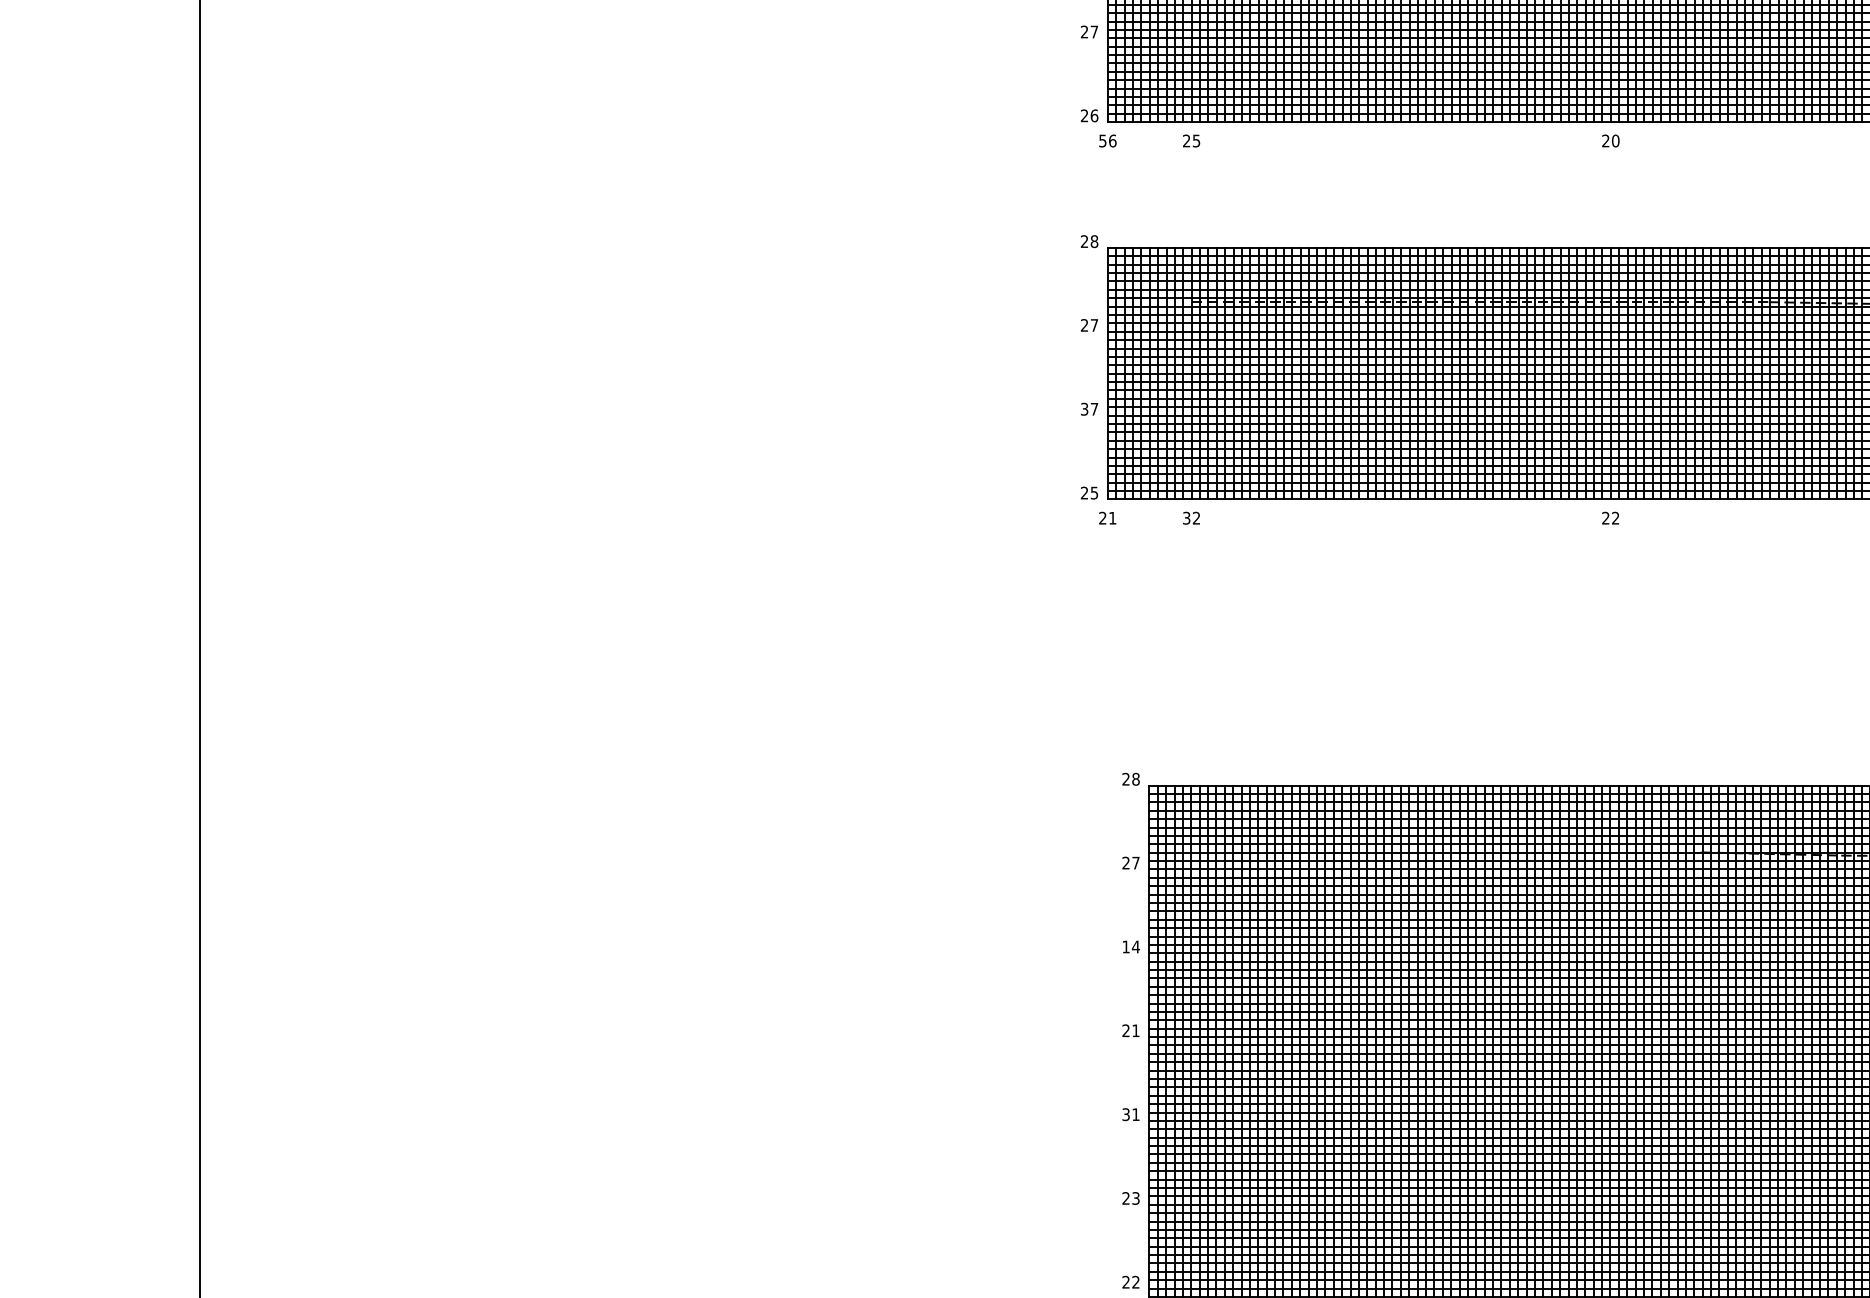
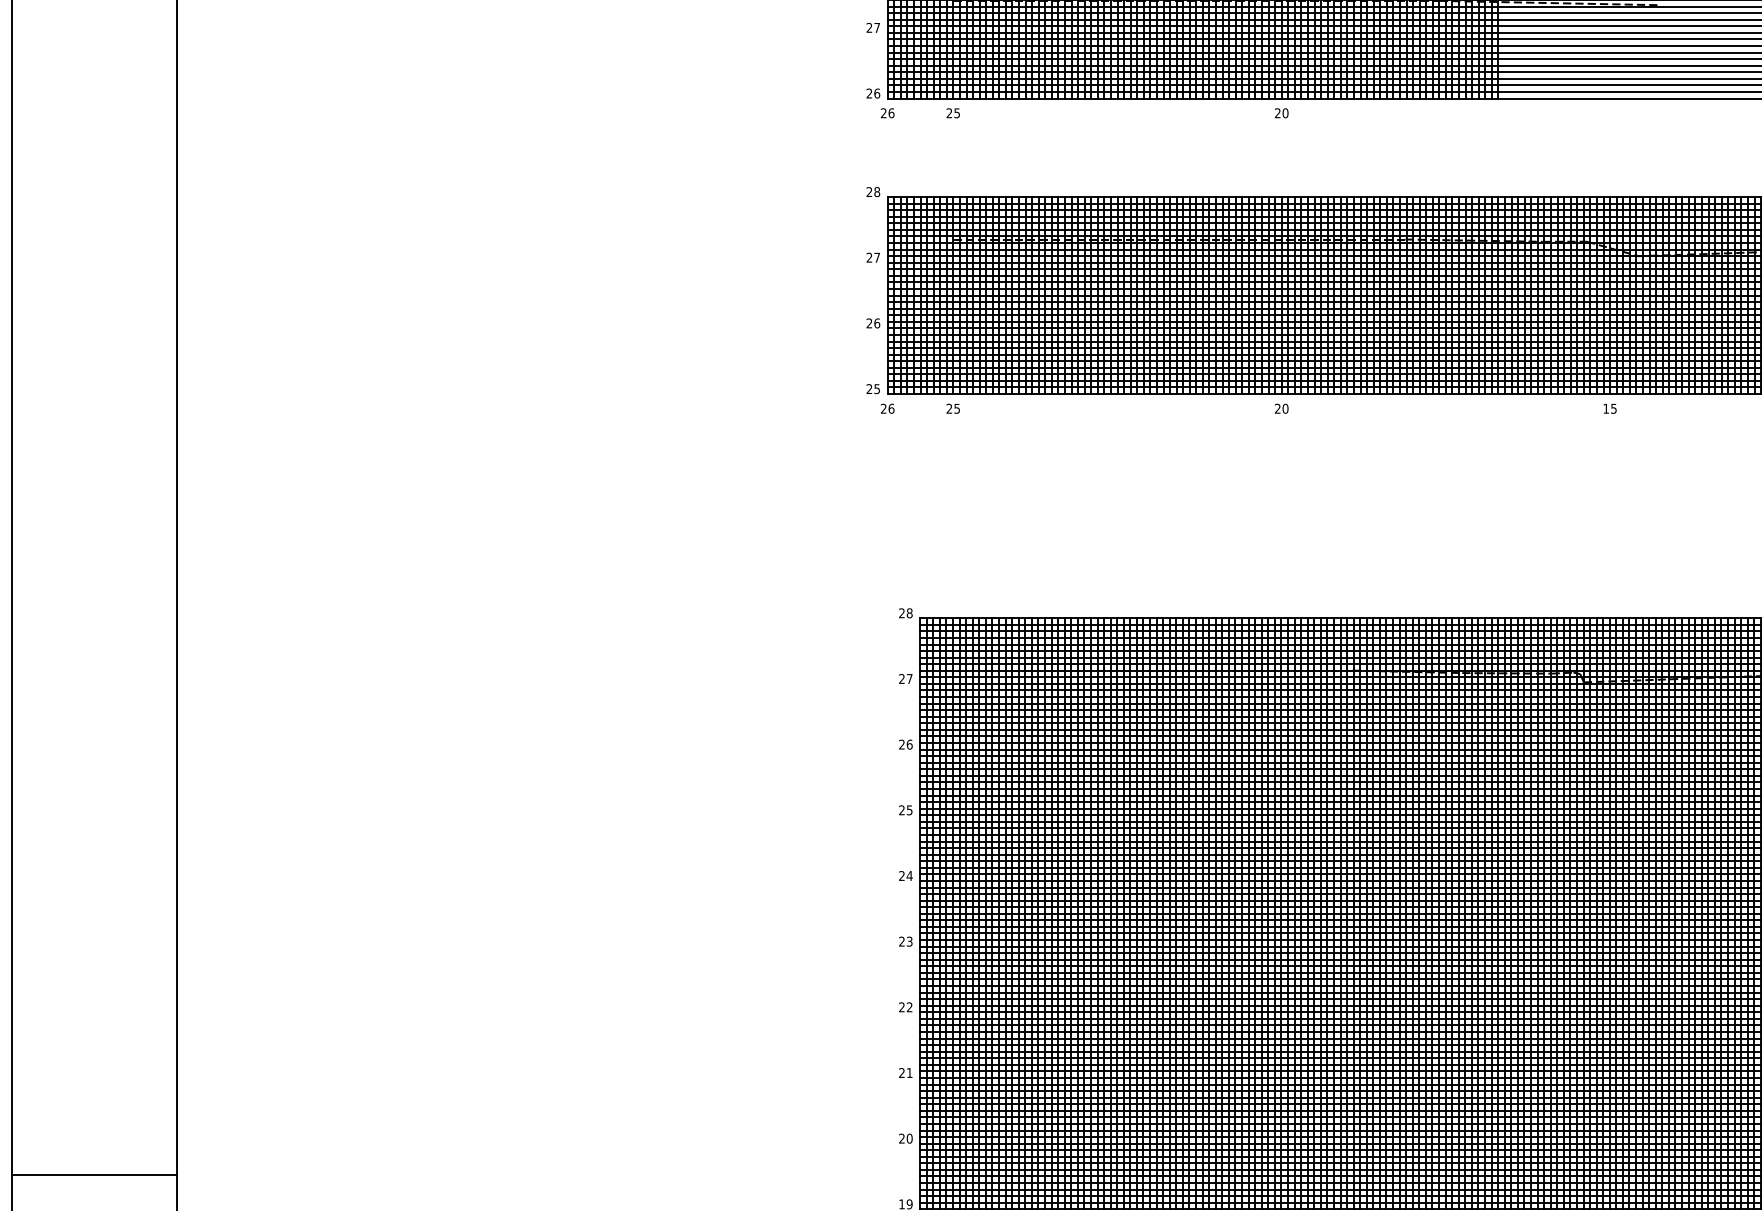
text: (1102, 141) -> (883, 113), 56 -> 26
text: (1089, 409) -> (873, 323), 37 -> 26
text: (1112, 517) -> (891, 408), 21 -> 26
text: (1190, 517) -> (952, 408), 32 -> 25
text: (1615, 517) -> (1285, 408), 22 -> 20
text: (1130, 946) -> (905, 744), 14 -> 26
text: (1135, 1031) -> (909, 810), 21 -> 25
text: (1130, 1115) -> (905, 876), 31 -> 24

